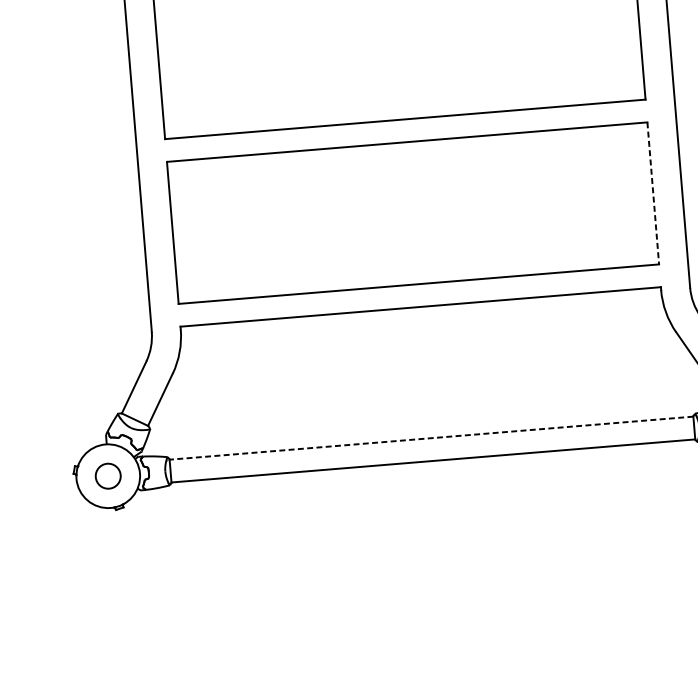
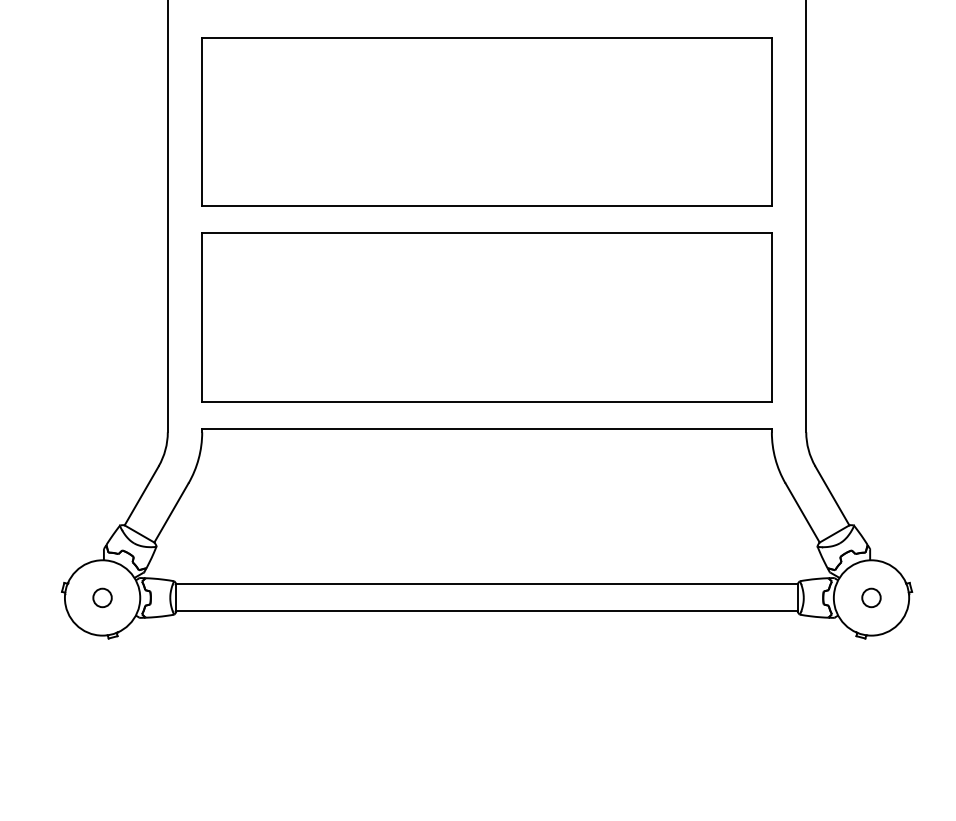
line: (652, 194) -> (771, 318), dashed -> solid
line: (431, 438) -> (487, 584), dashed -> solid
circle: (108, 475) -> (102, 597), size x0.62

